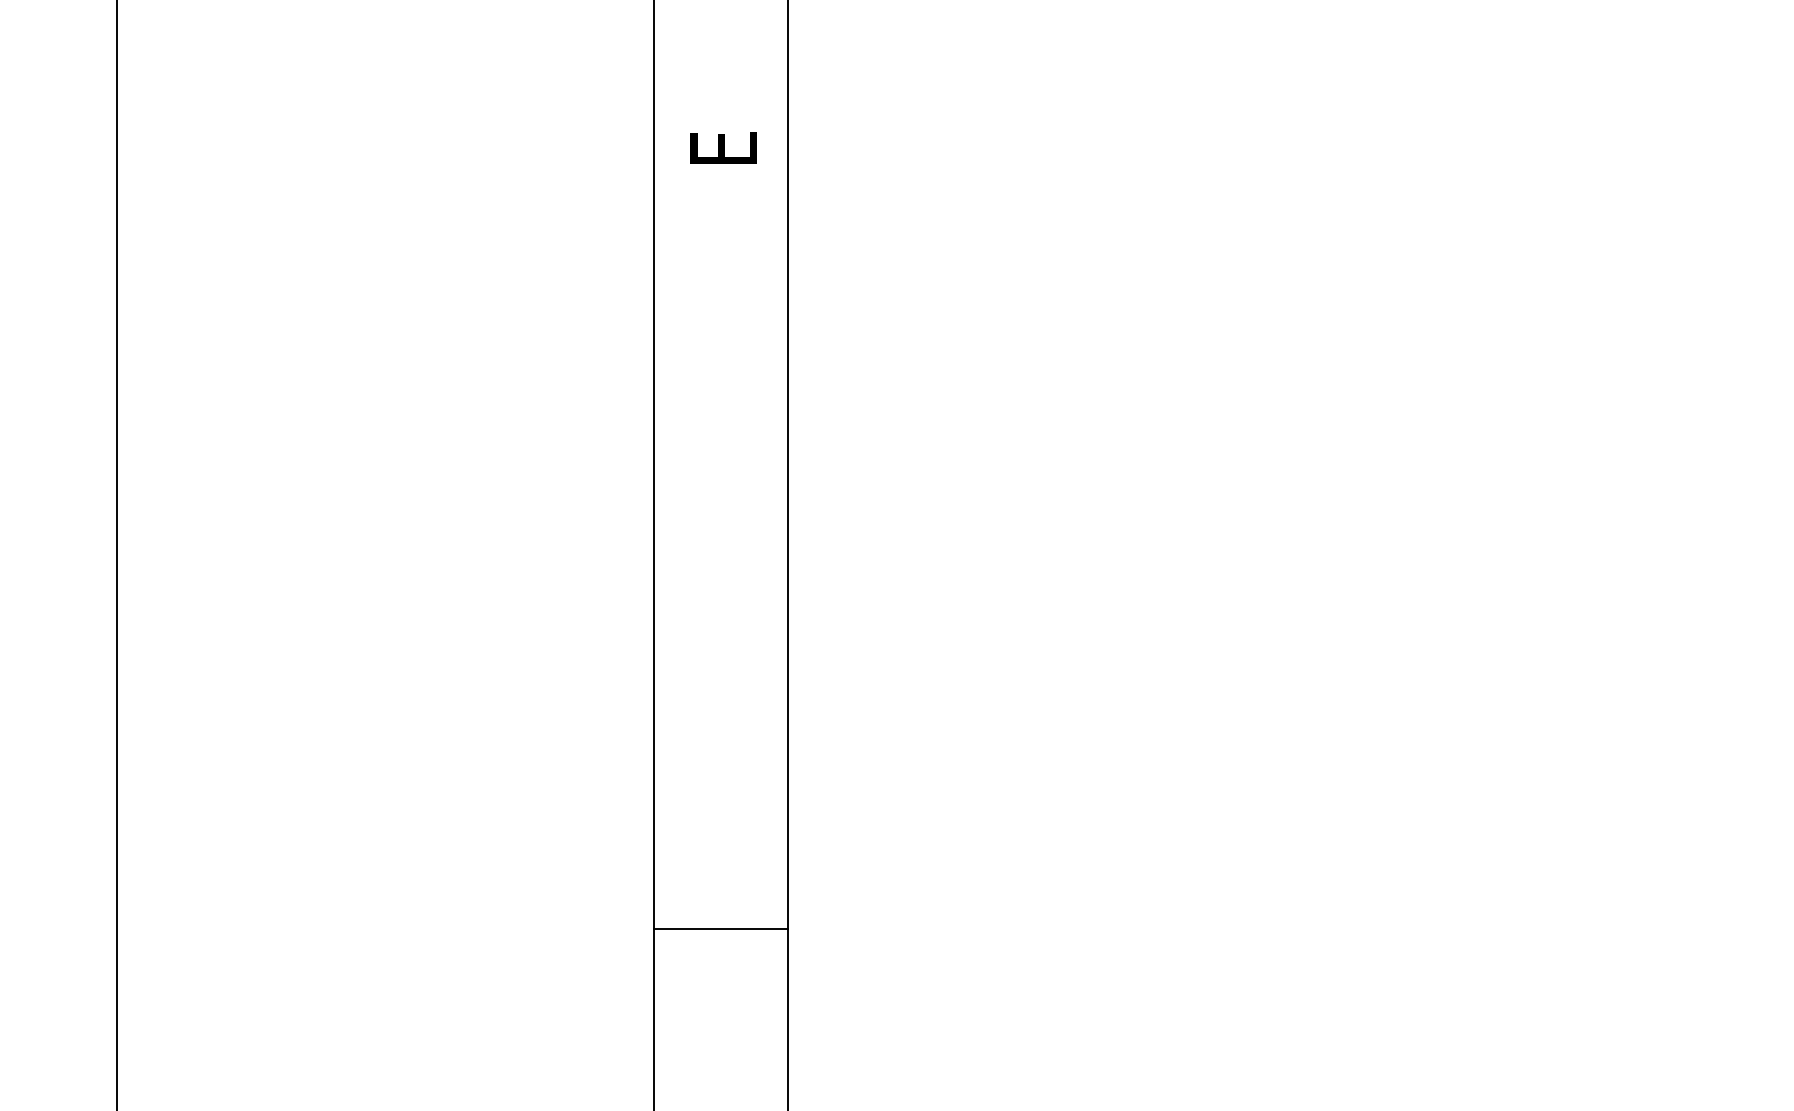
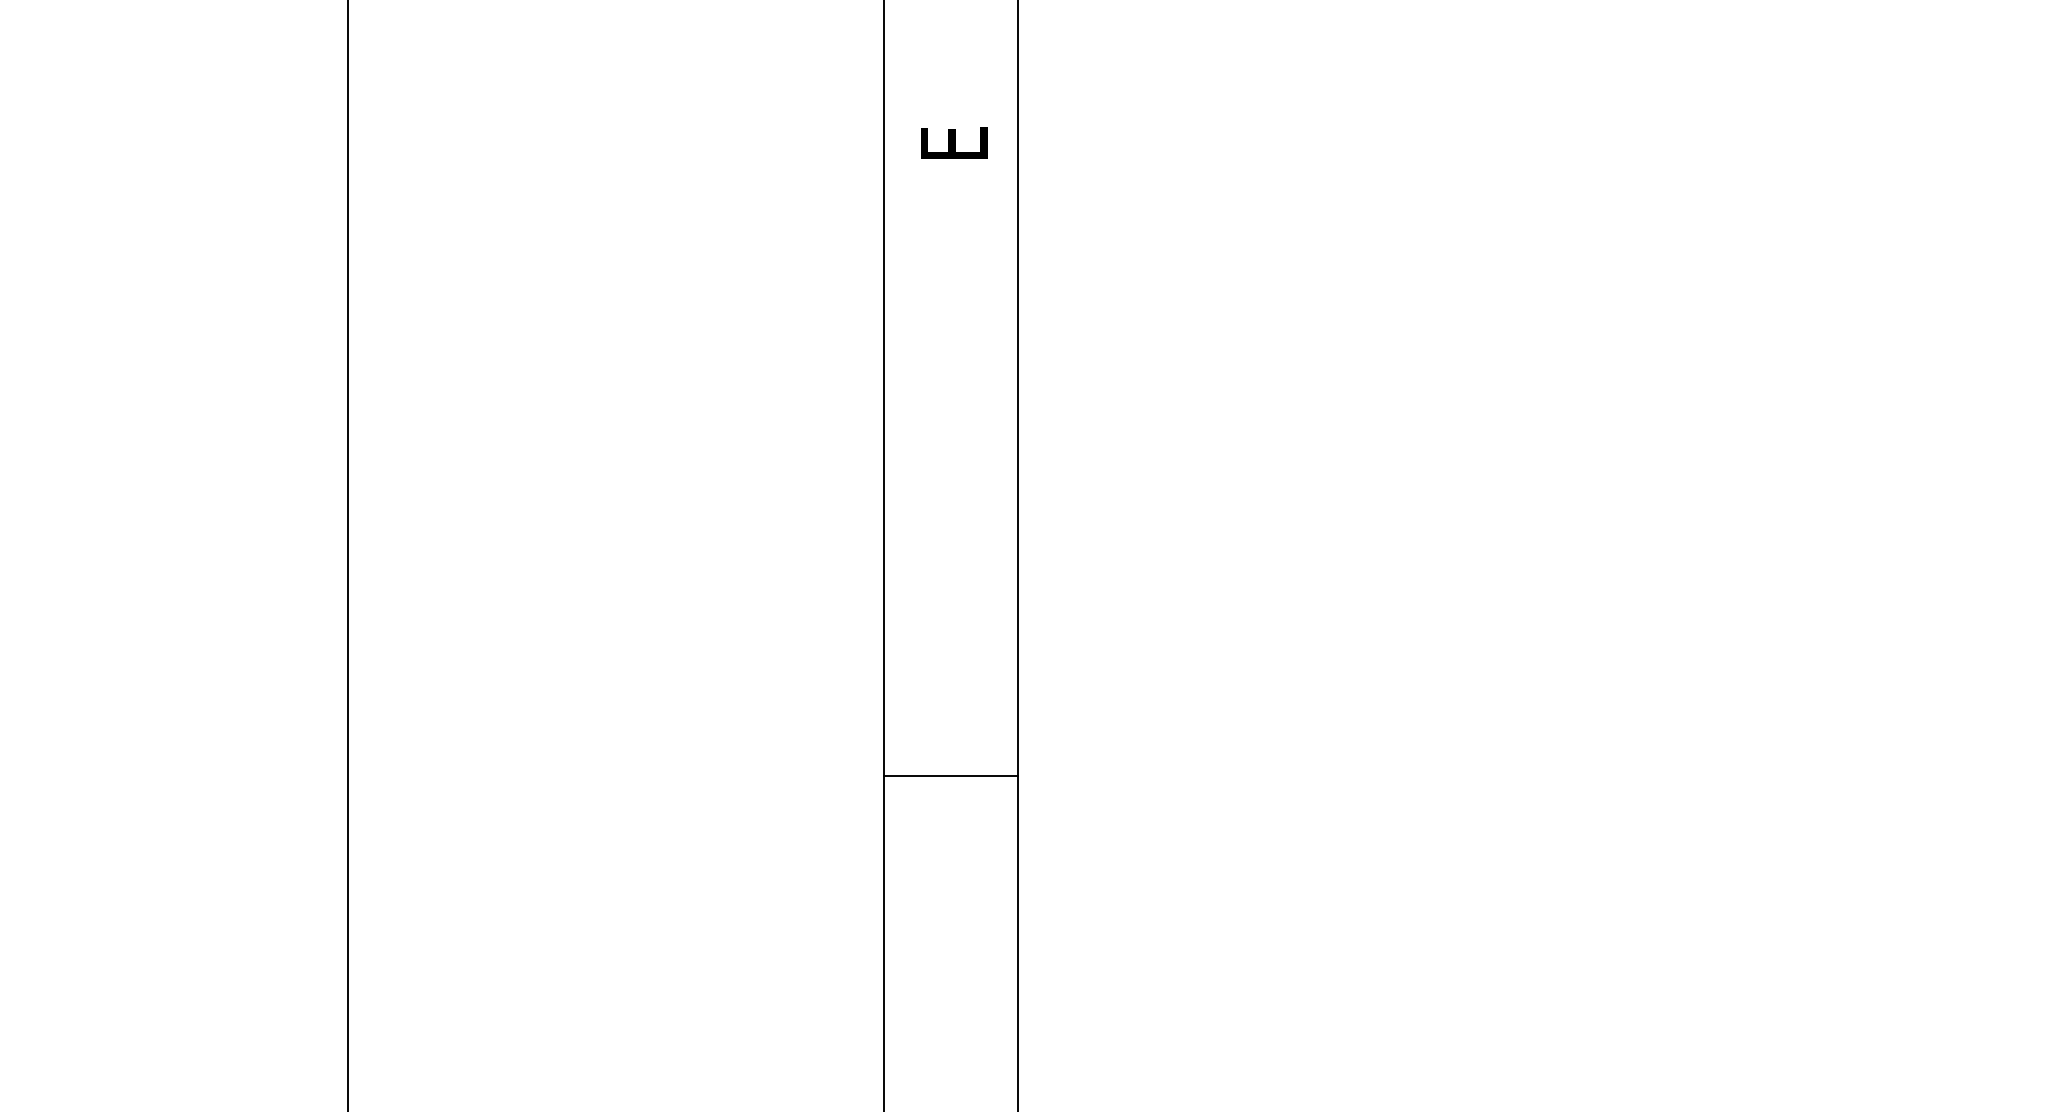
text: (723, 147) -> (954, 142), moved
line: (720, 928) -> (951, 775), moved

